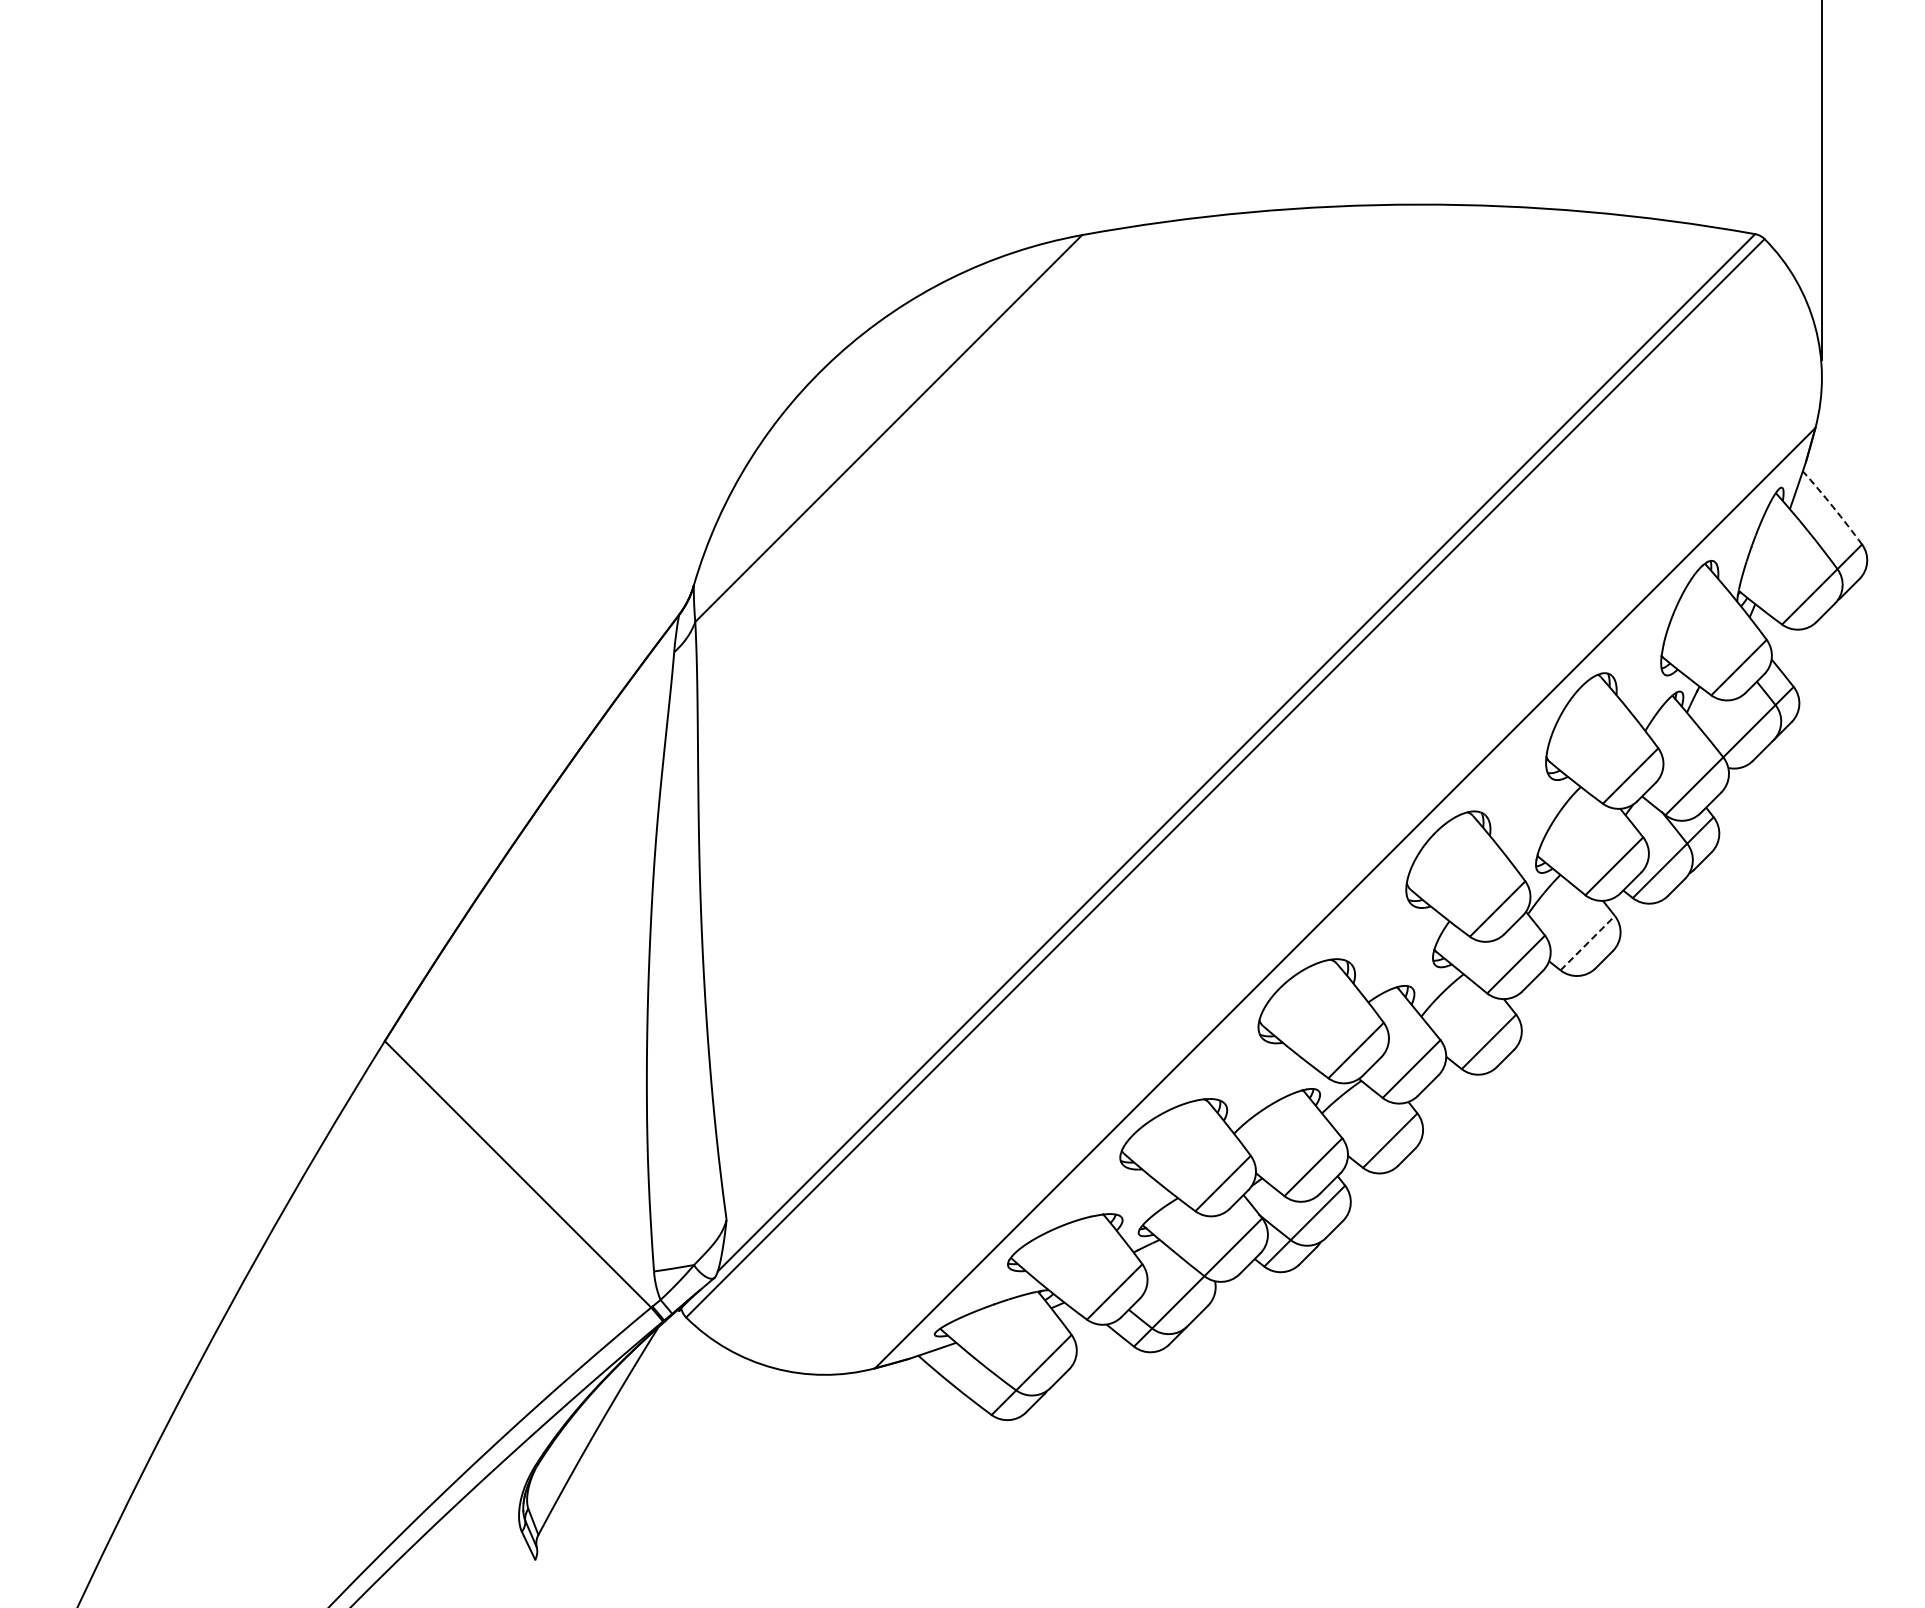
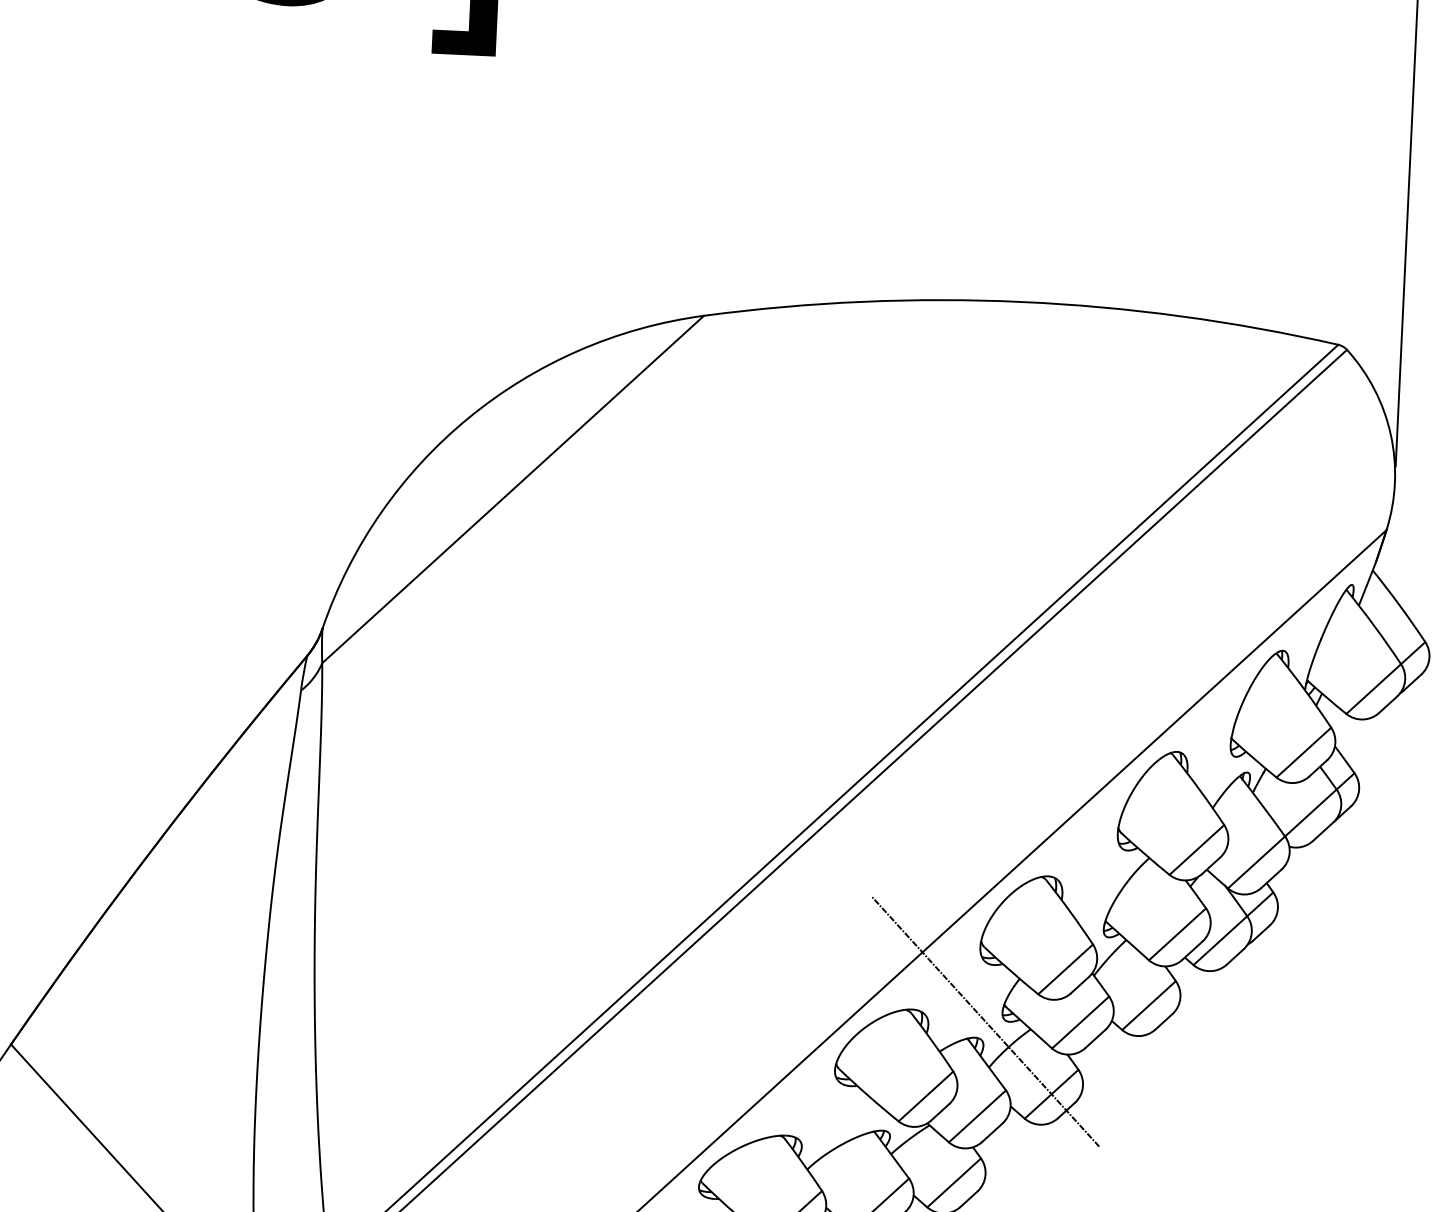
arc: (1833, 507) -> (1400, 605), dashed -> solid
line: (1588, 942) -> (1149, 1004), dashed -> solid
line: (1415, 967) -> (985, 1020), added

